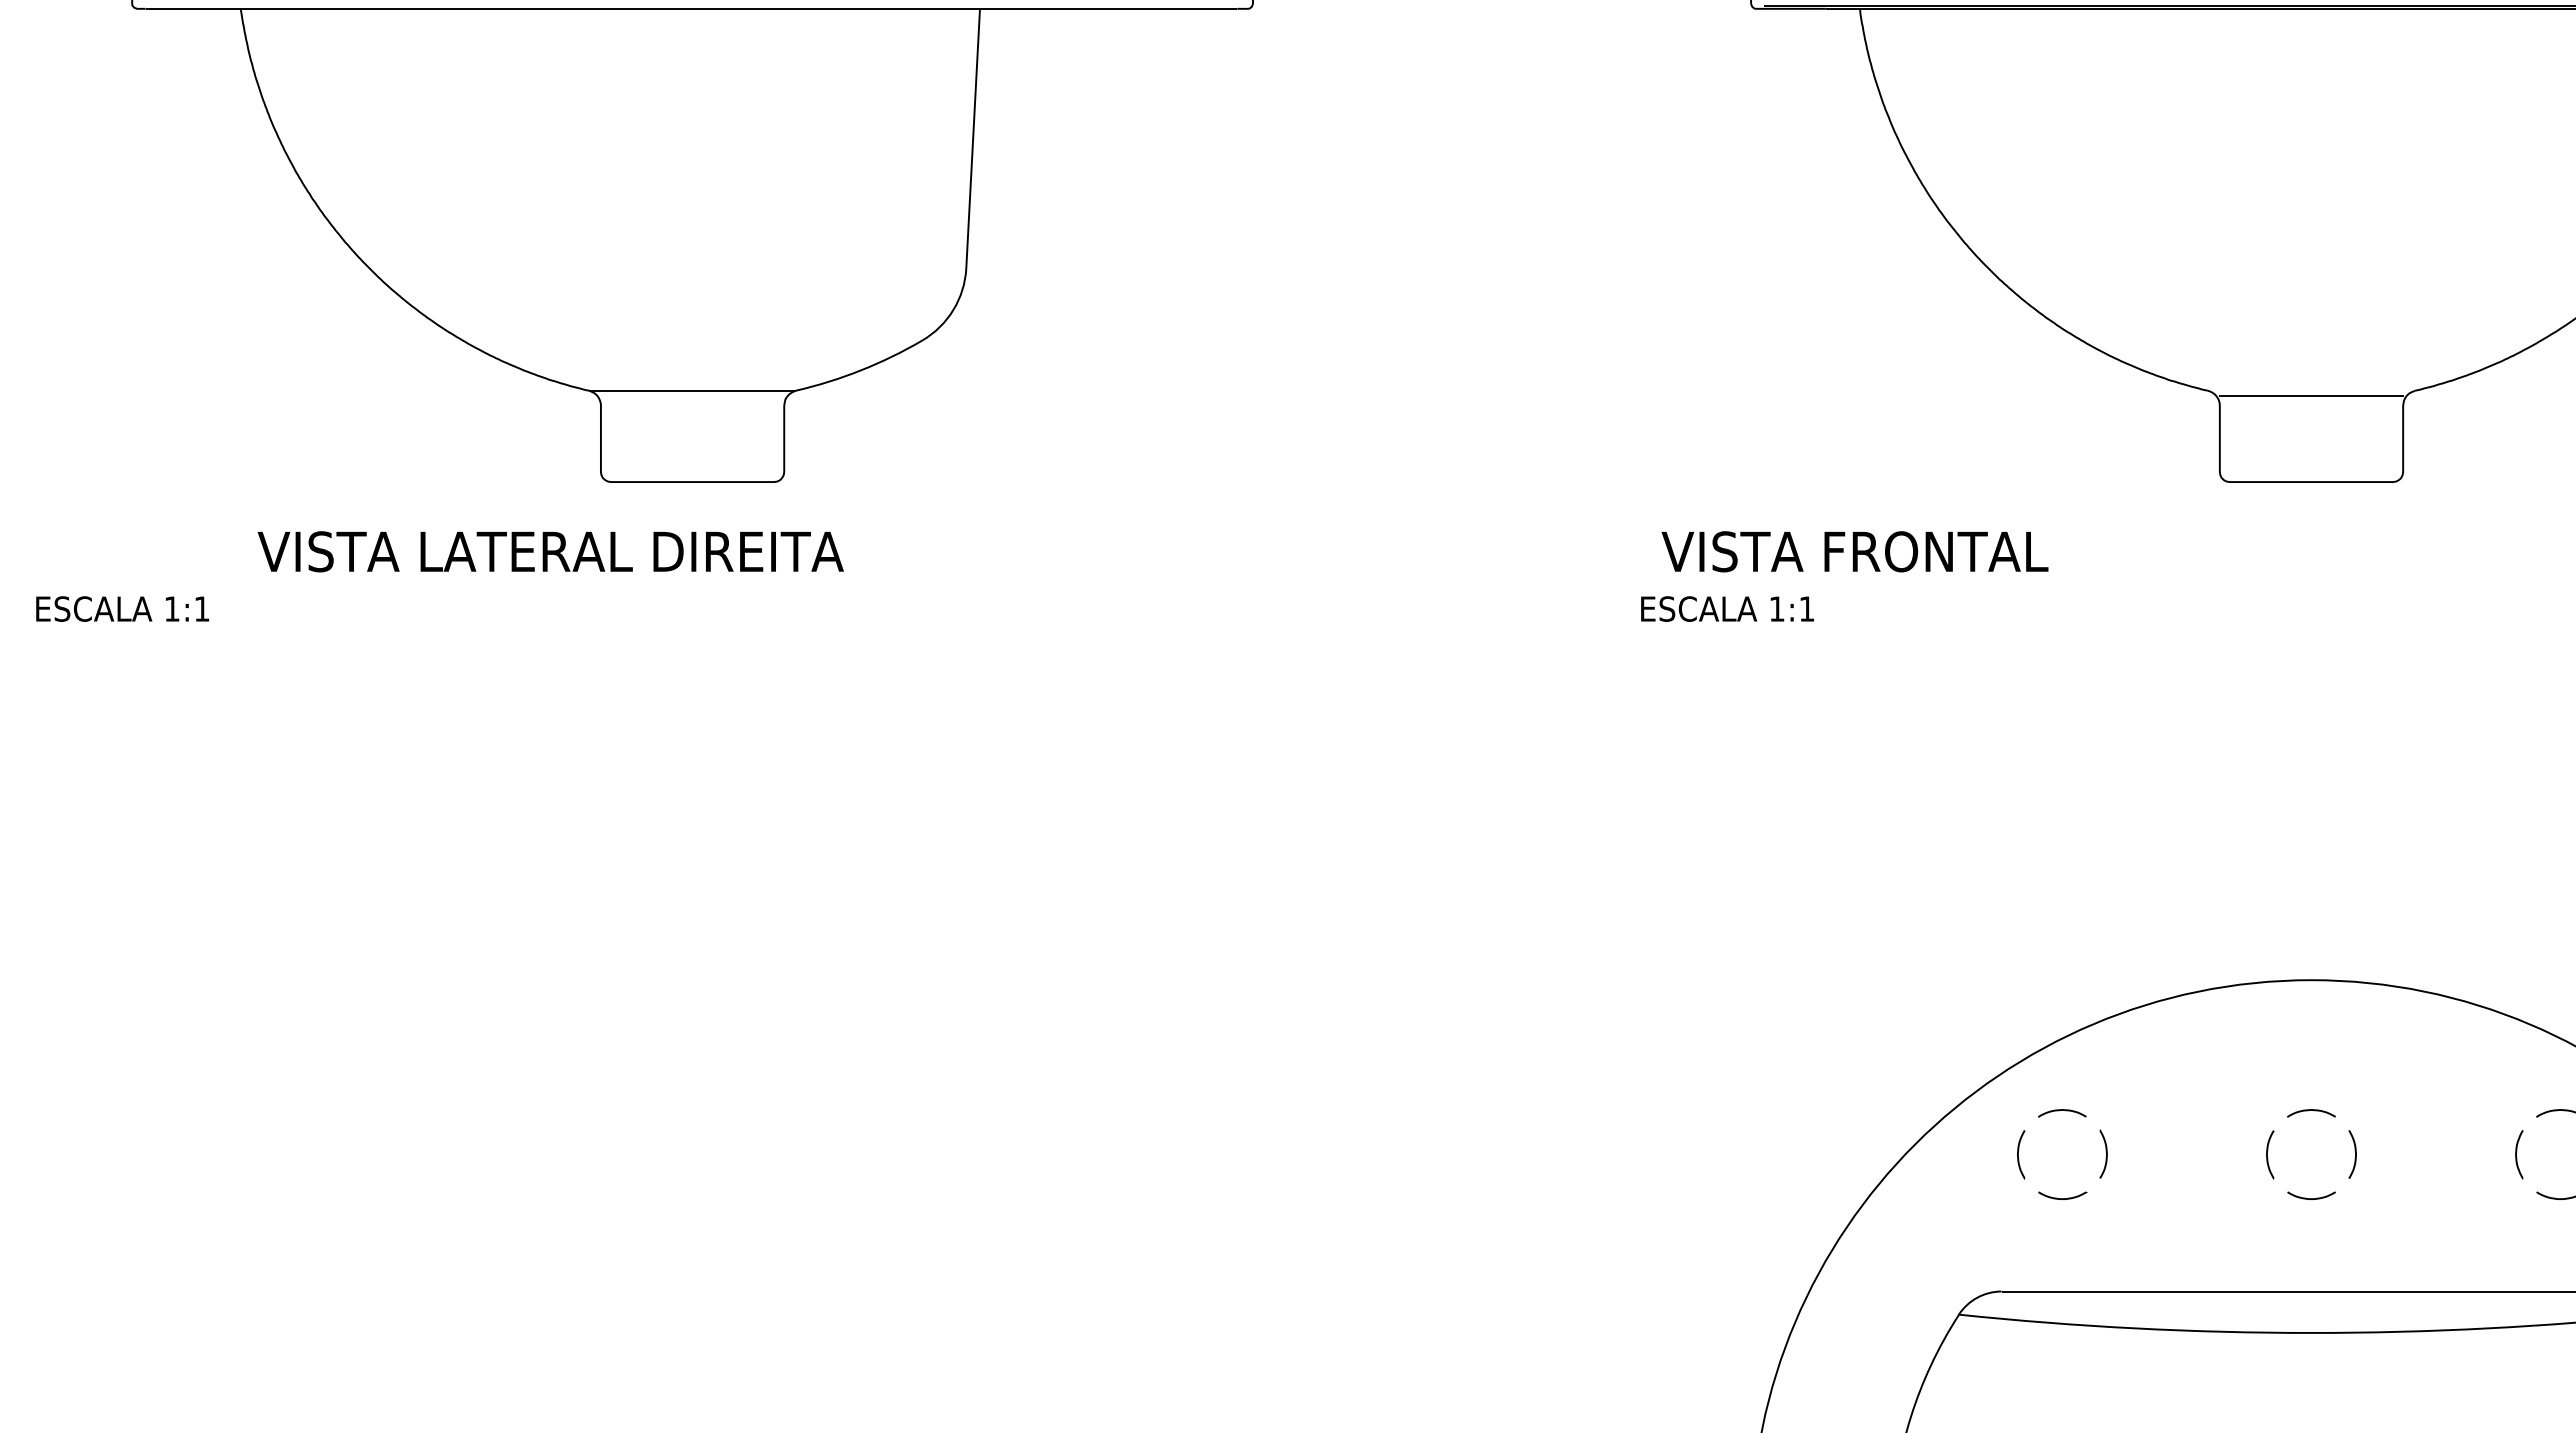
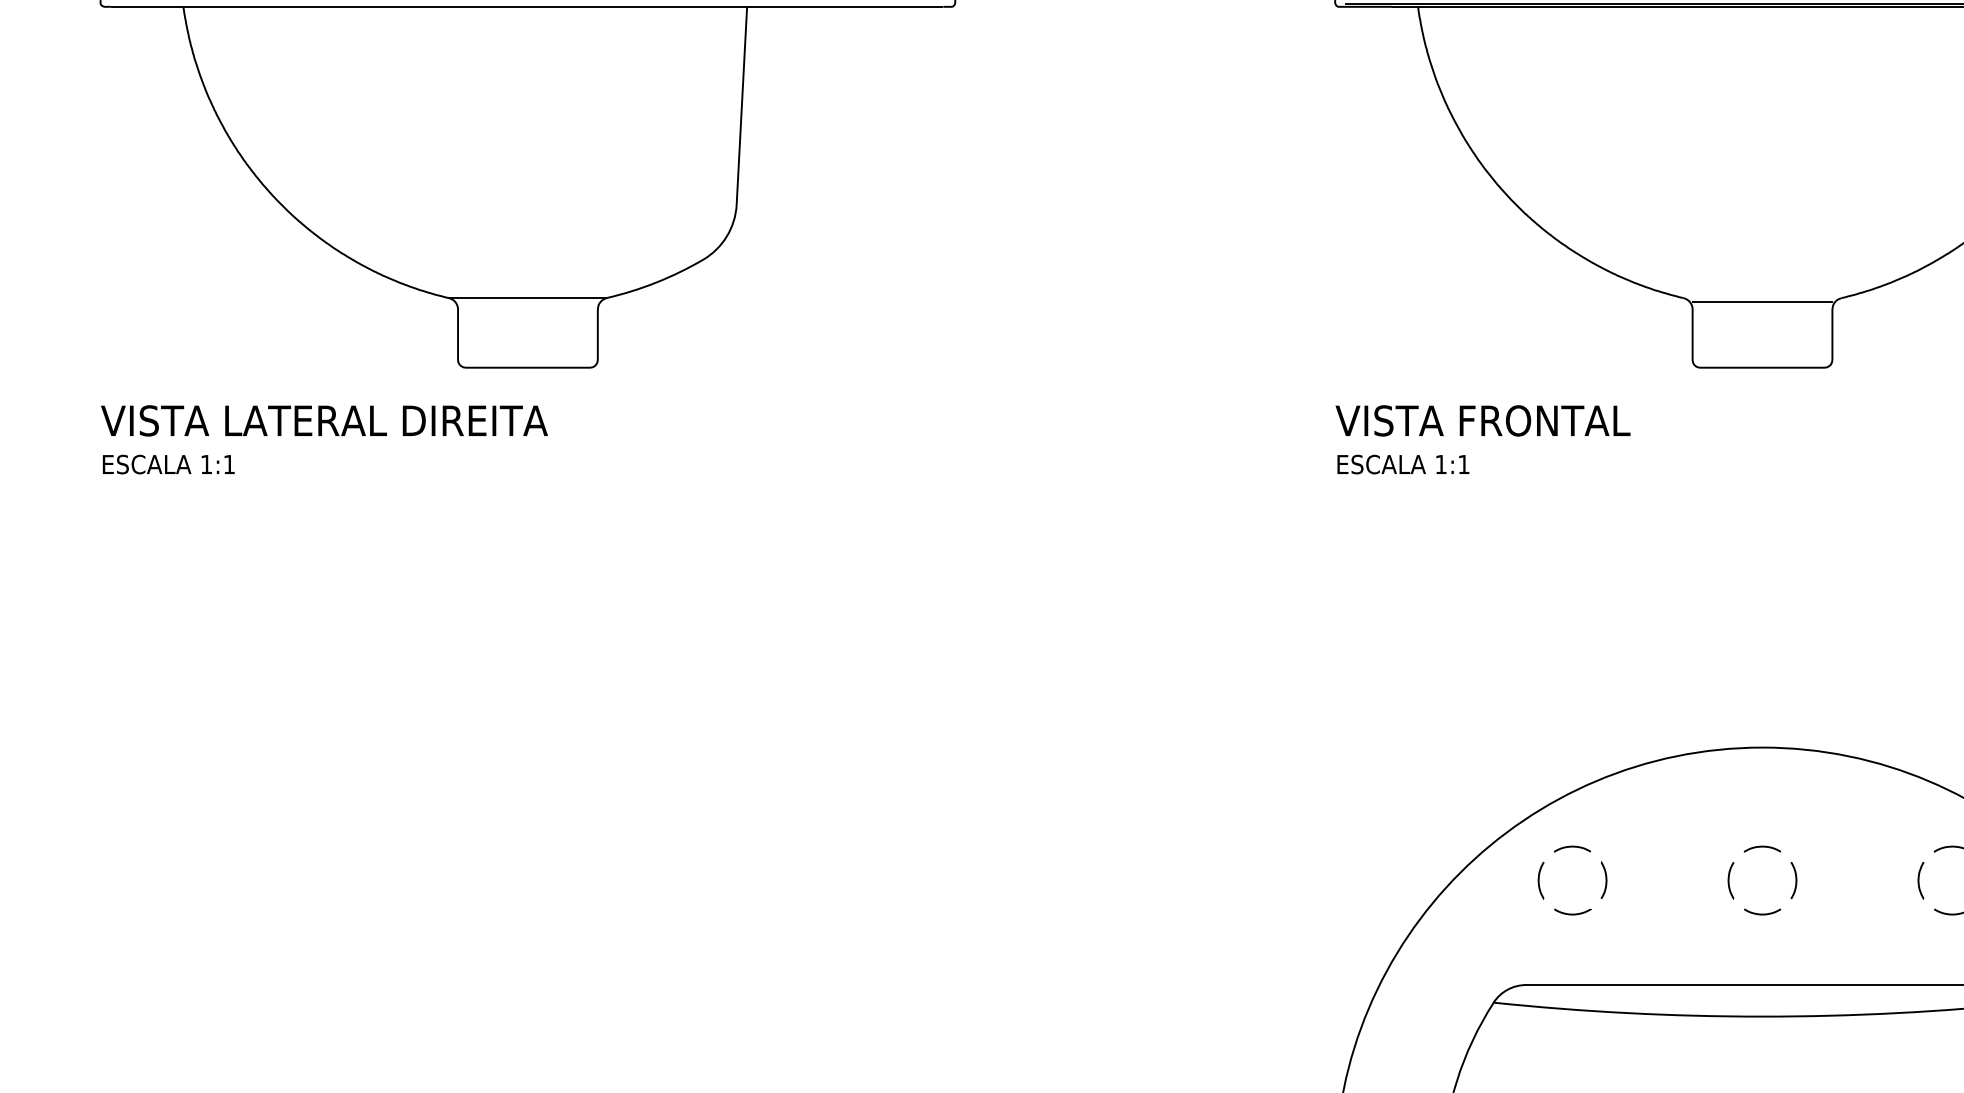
text: (550, 551) -> (324, 420), moved
text: (1854, 551) -> (1482, 420), moved
text: (122, 608) -> (168, 464), moved
text: (1727, 608) -> (1403, 464), moved

